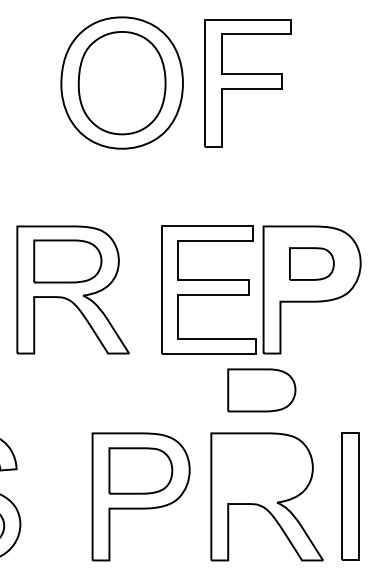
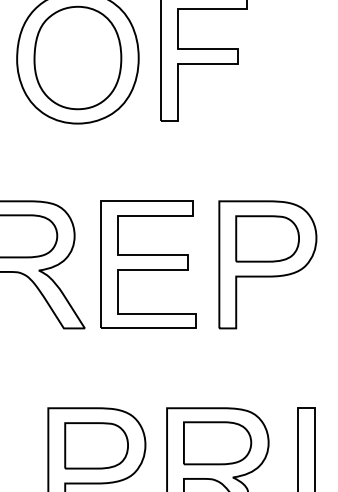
part: (311, 263) -> (267, 238), size x1.43
part: (208, 289) -> (148, 264), moved
part: (261, 390) -> (217, 443), moved

